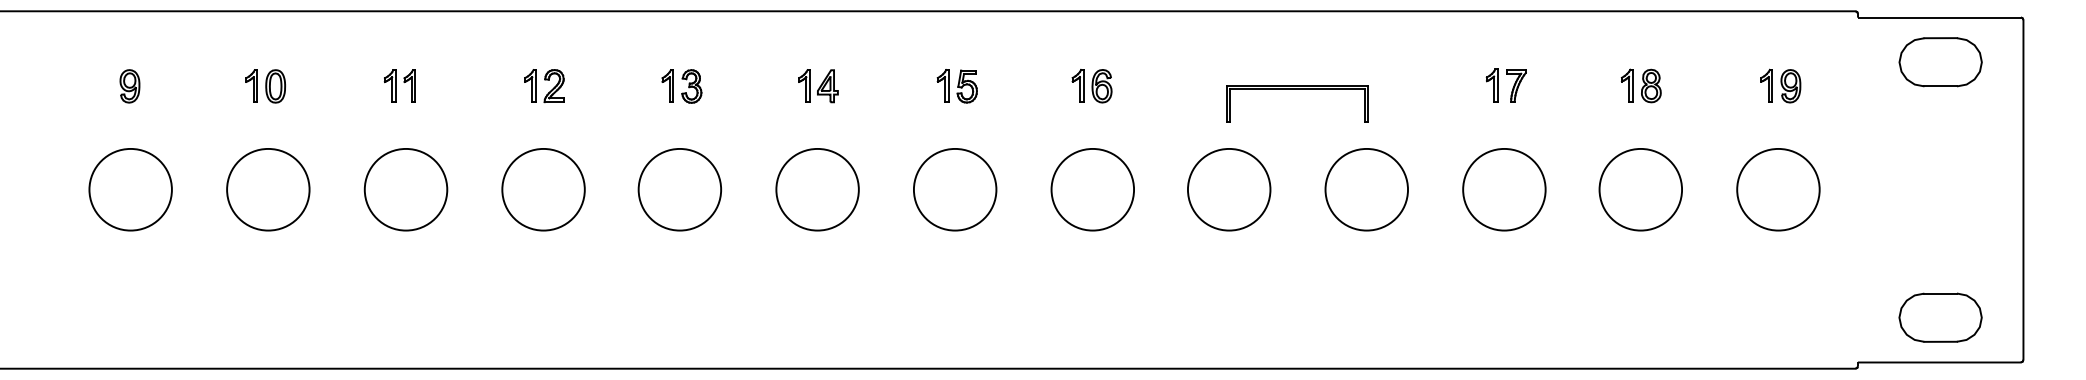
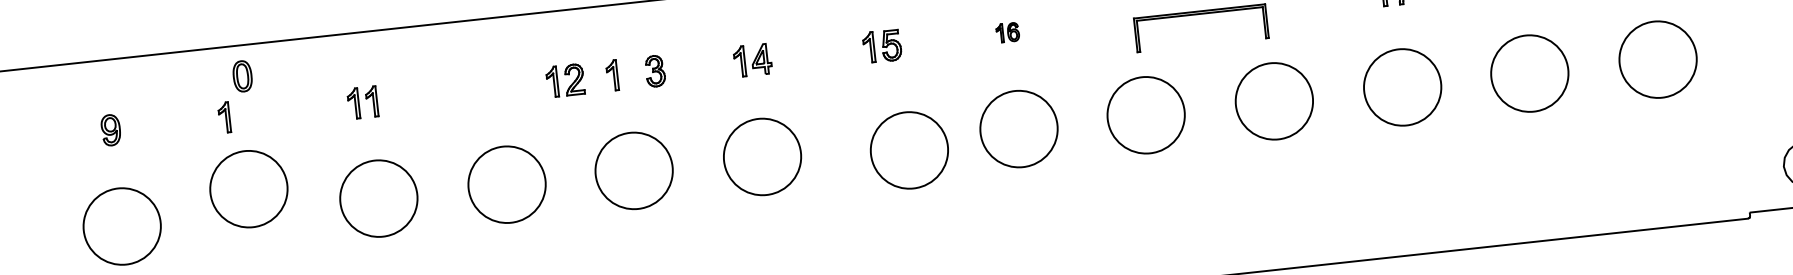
part: (275, 86) -> (242, 76), moved
part: (544, 86) -> (565, 80), moved
part: (691, 86) -> (655, 71), moved
part: (1091, 86) -> (1007, 32), size x0.6
part: (268, 189) -> (249, 188), moved
part: (955, 189) -> (909, 150), moved

